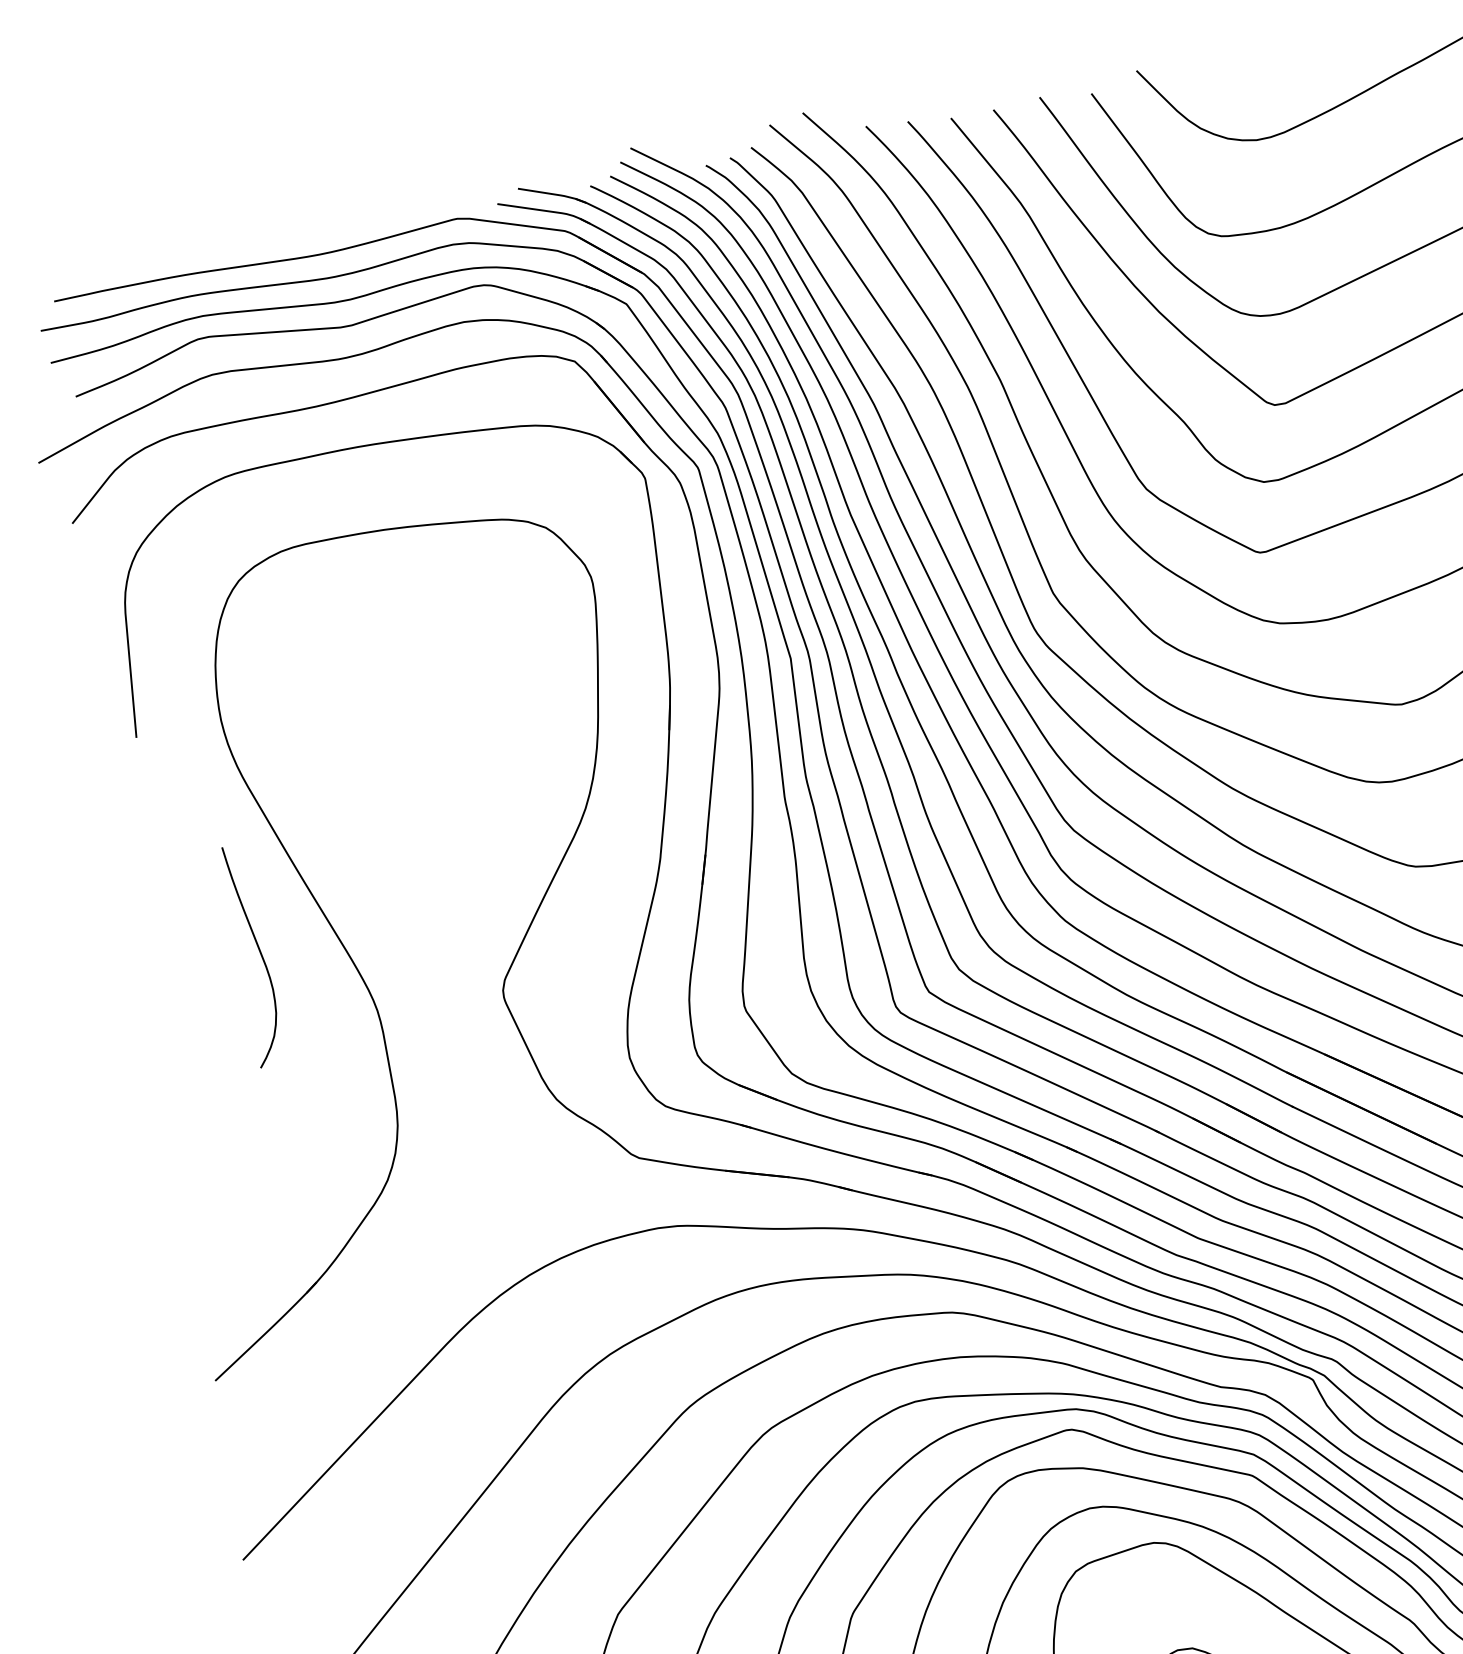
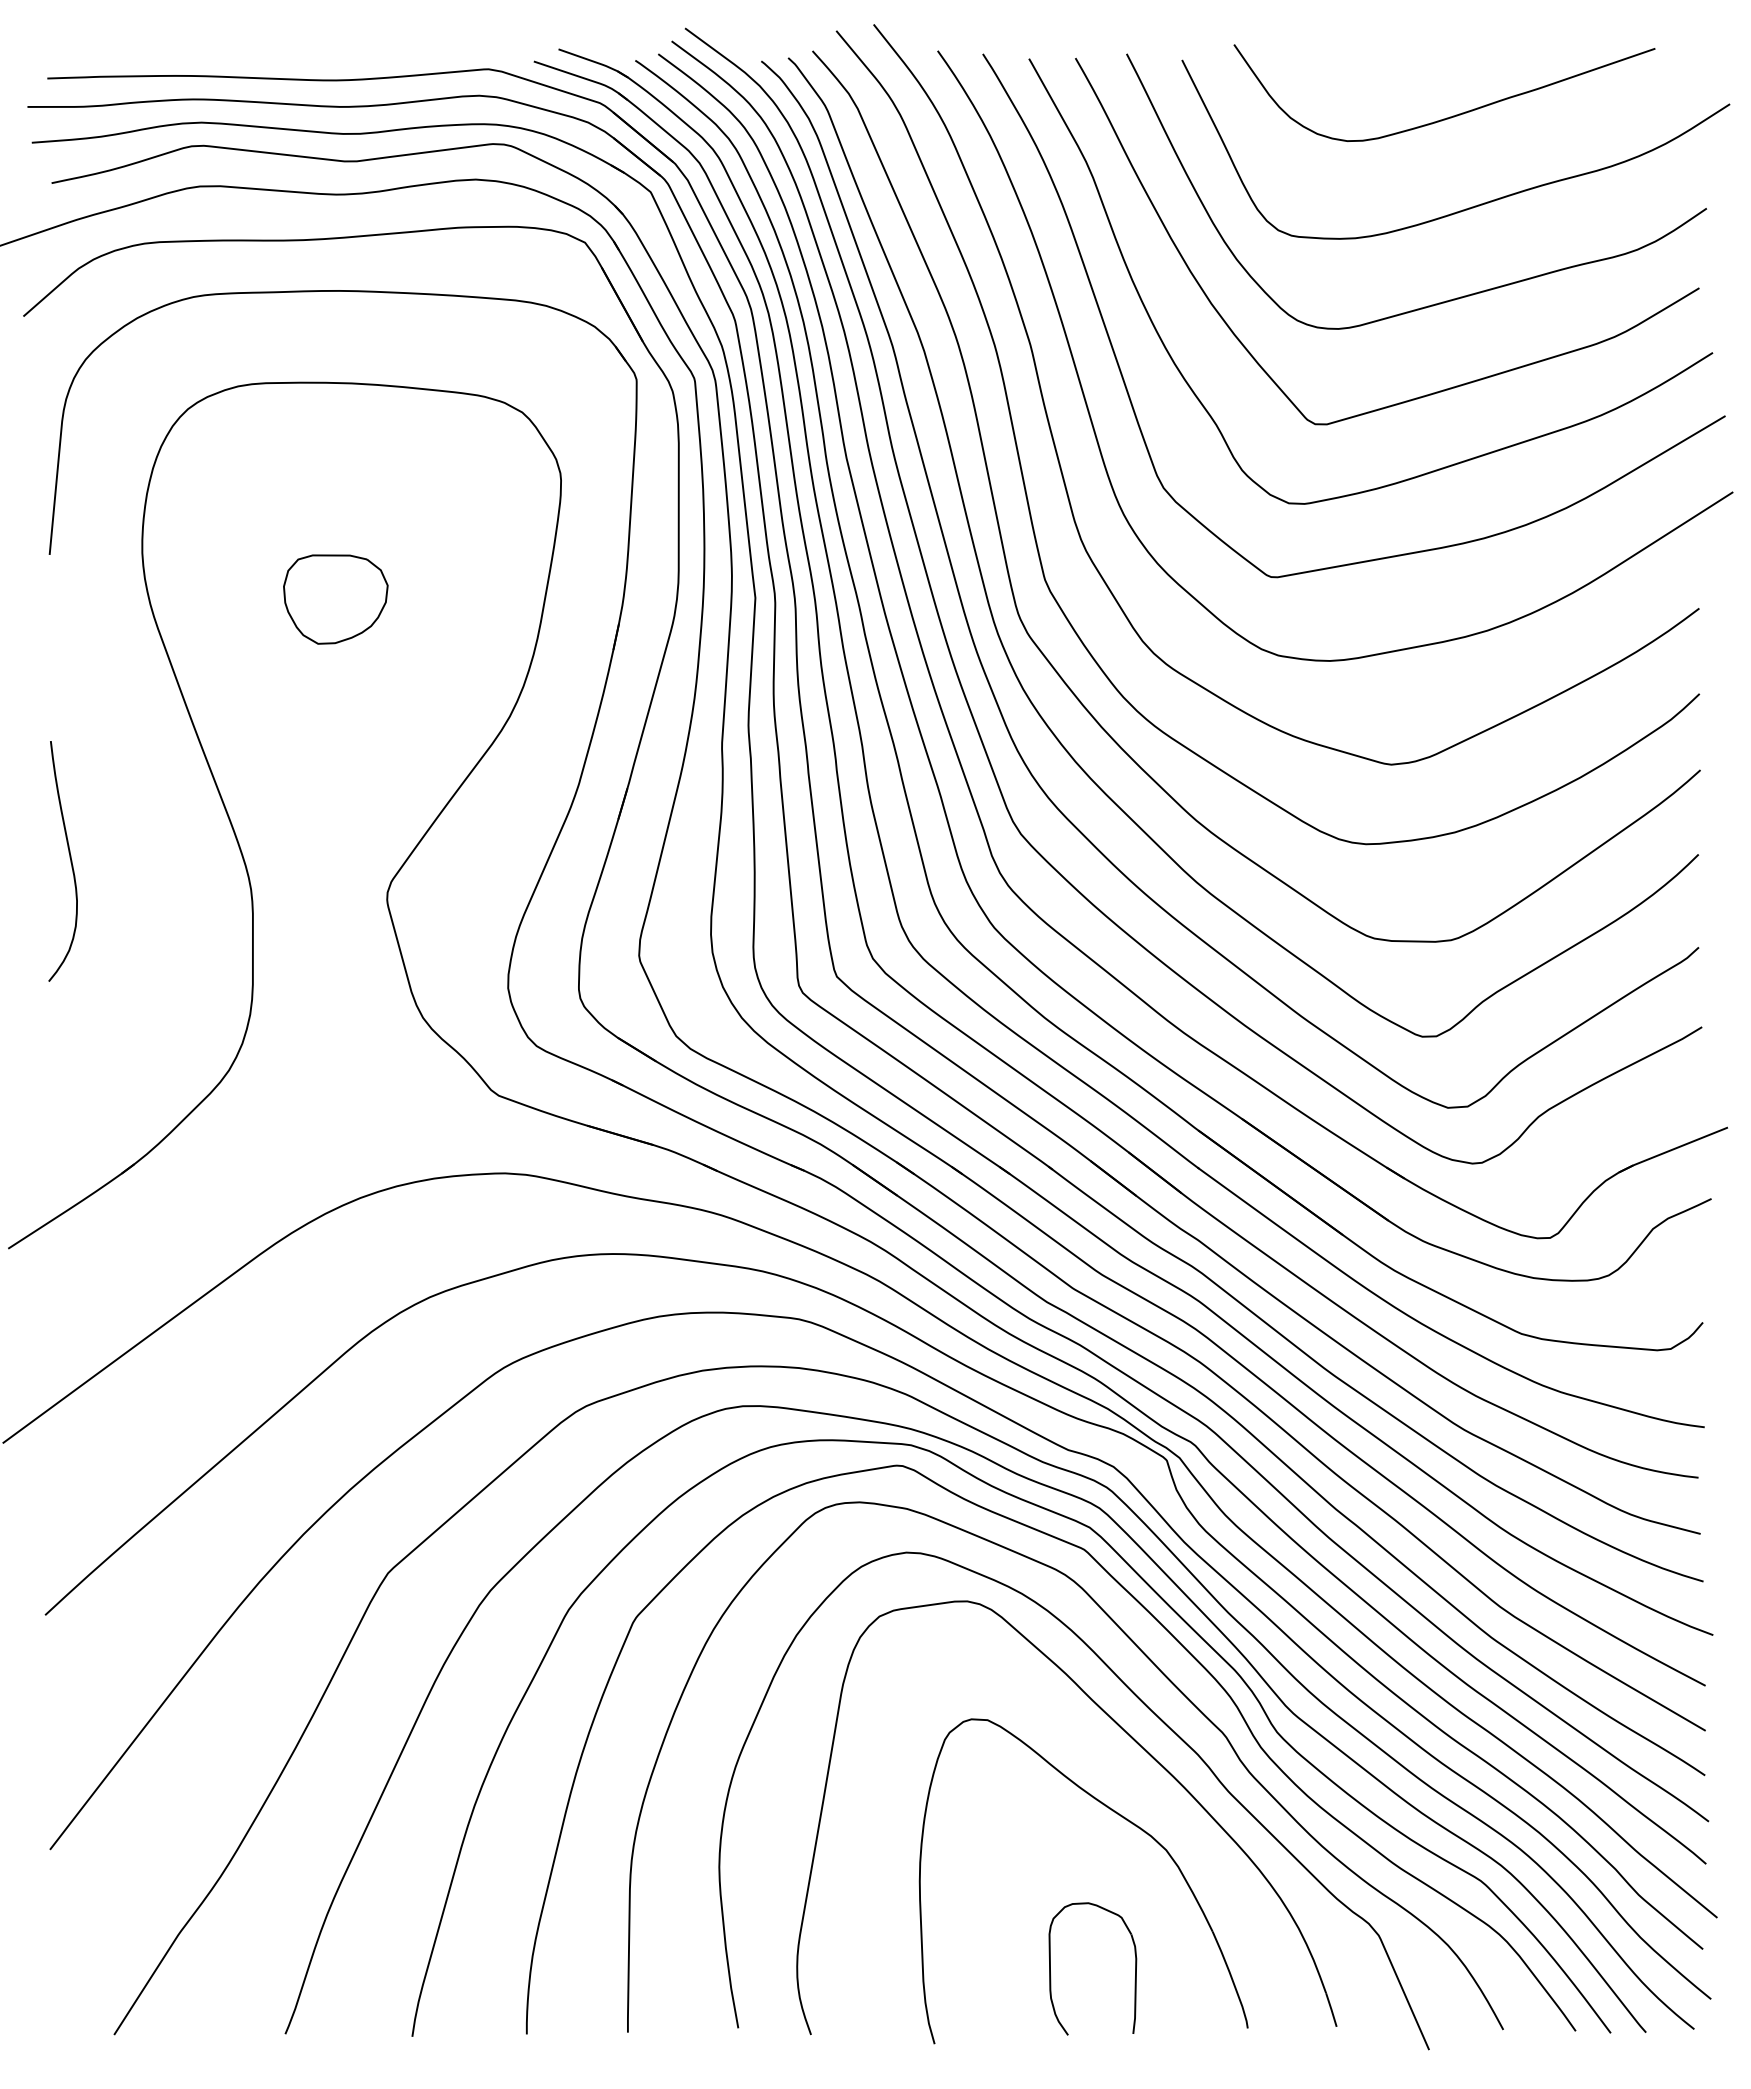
part: (406, 730) -> (335, 599), added
curve: (260, 954) -> (70, 861), moved

